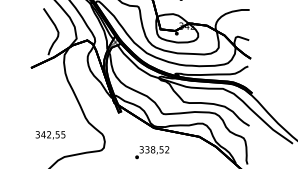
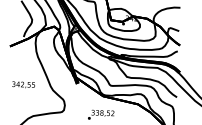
text: (50, 135) -> (23, 85), moved

